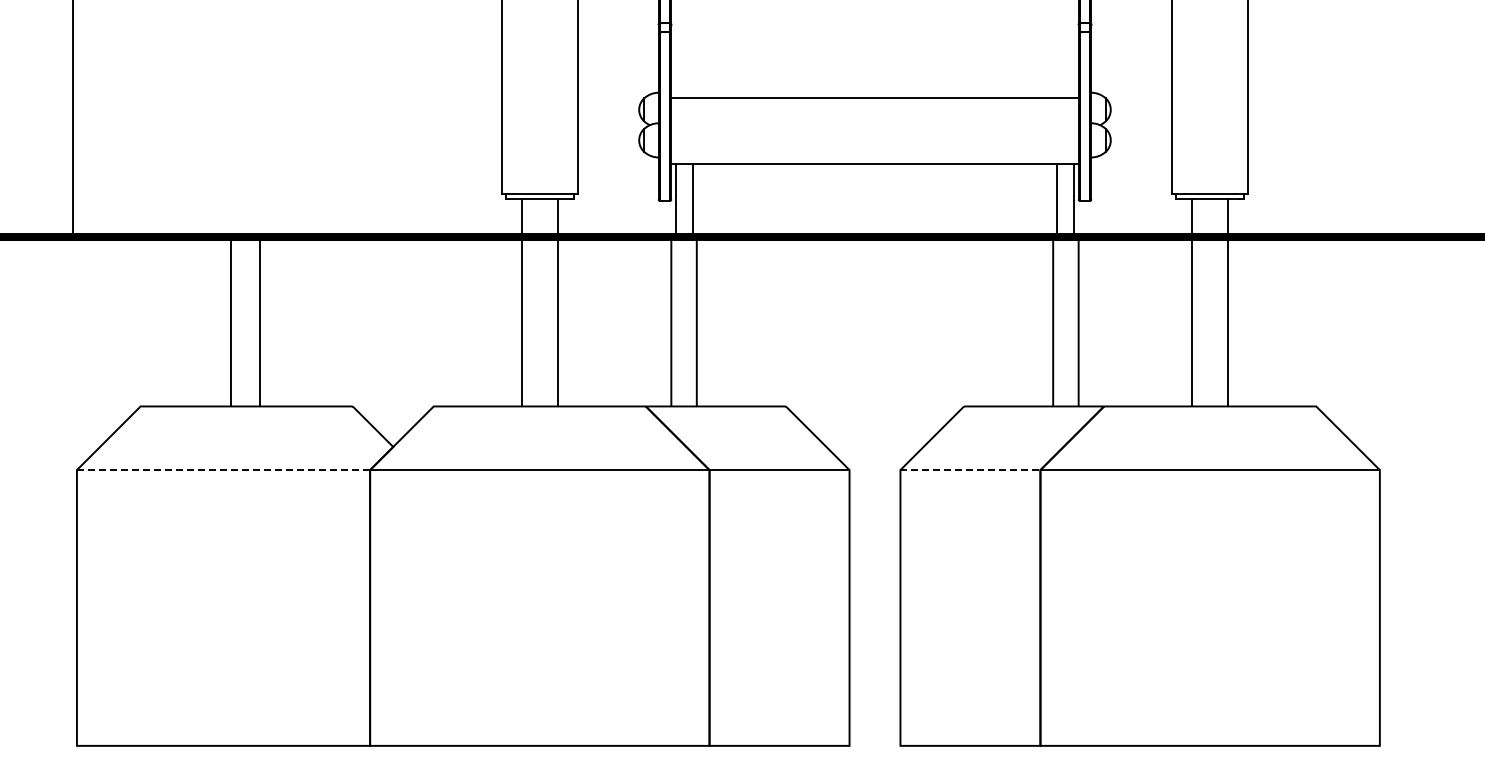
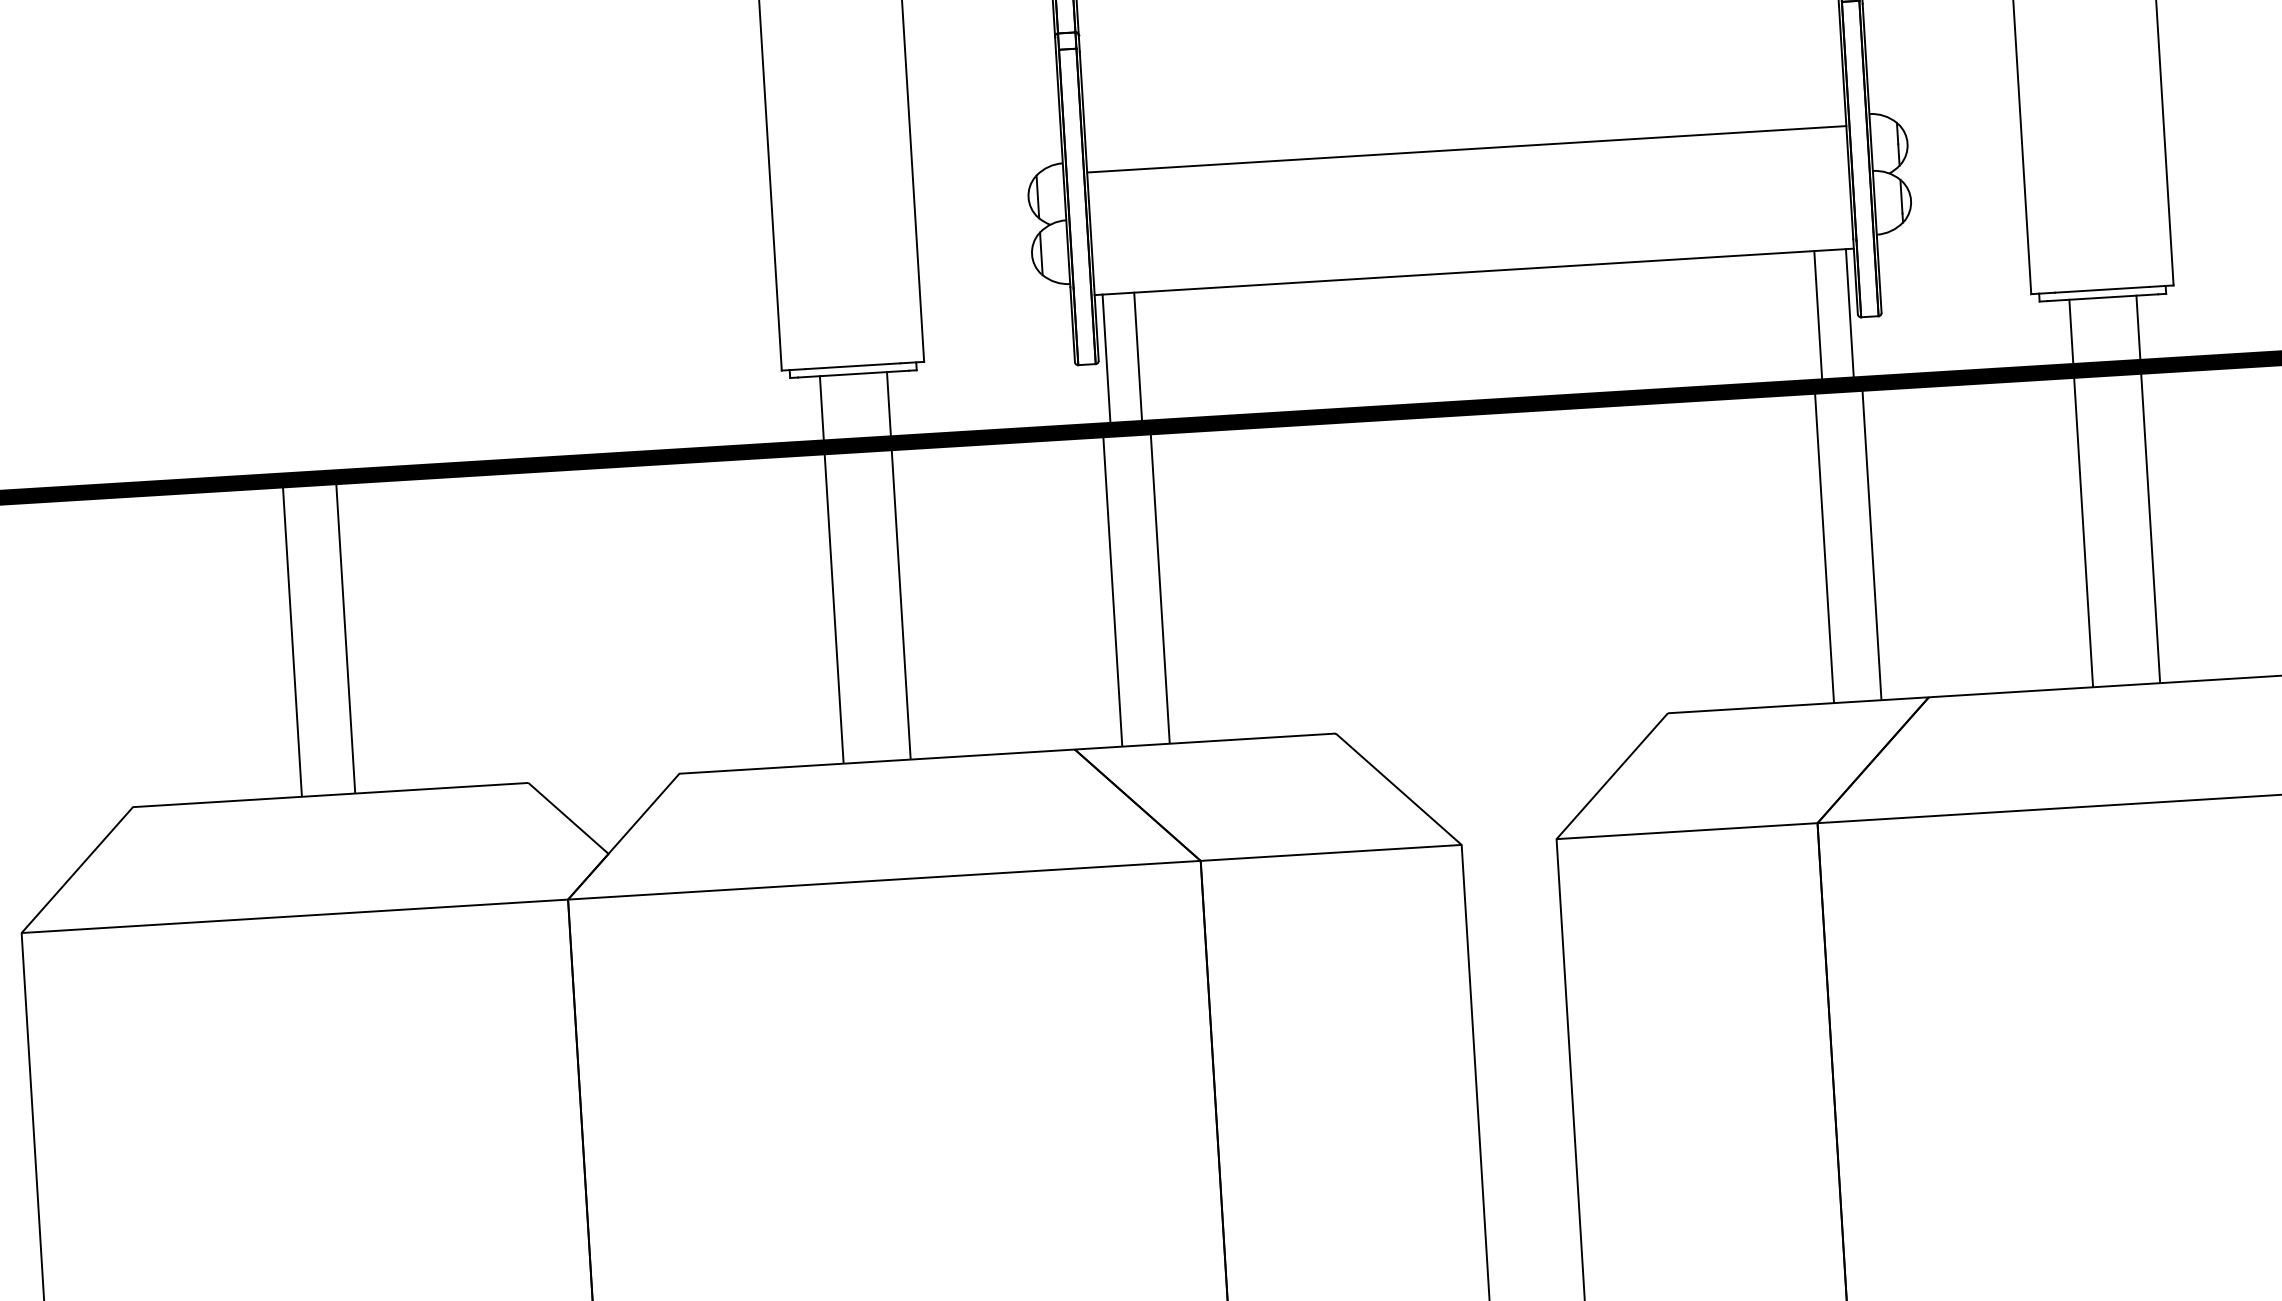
line: (223, 470) -> (294, 917), dashed -> solid
line: (970, 470) -> (1687, 831), dashed -> solid

